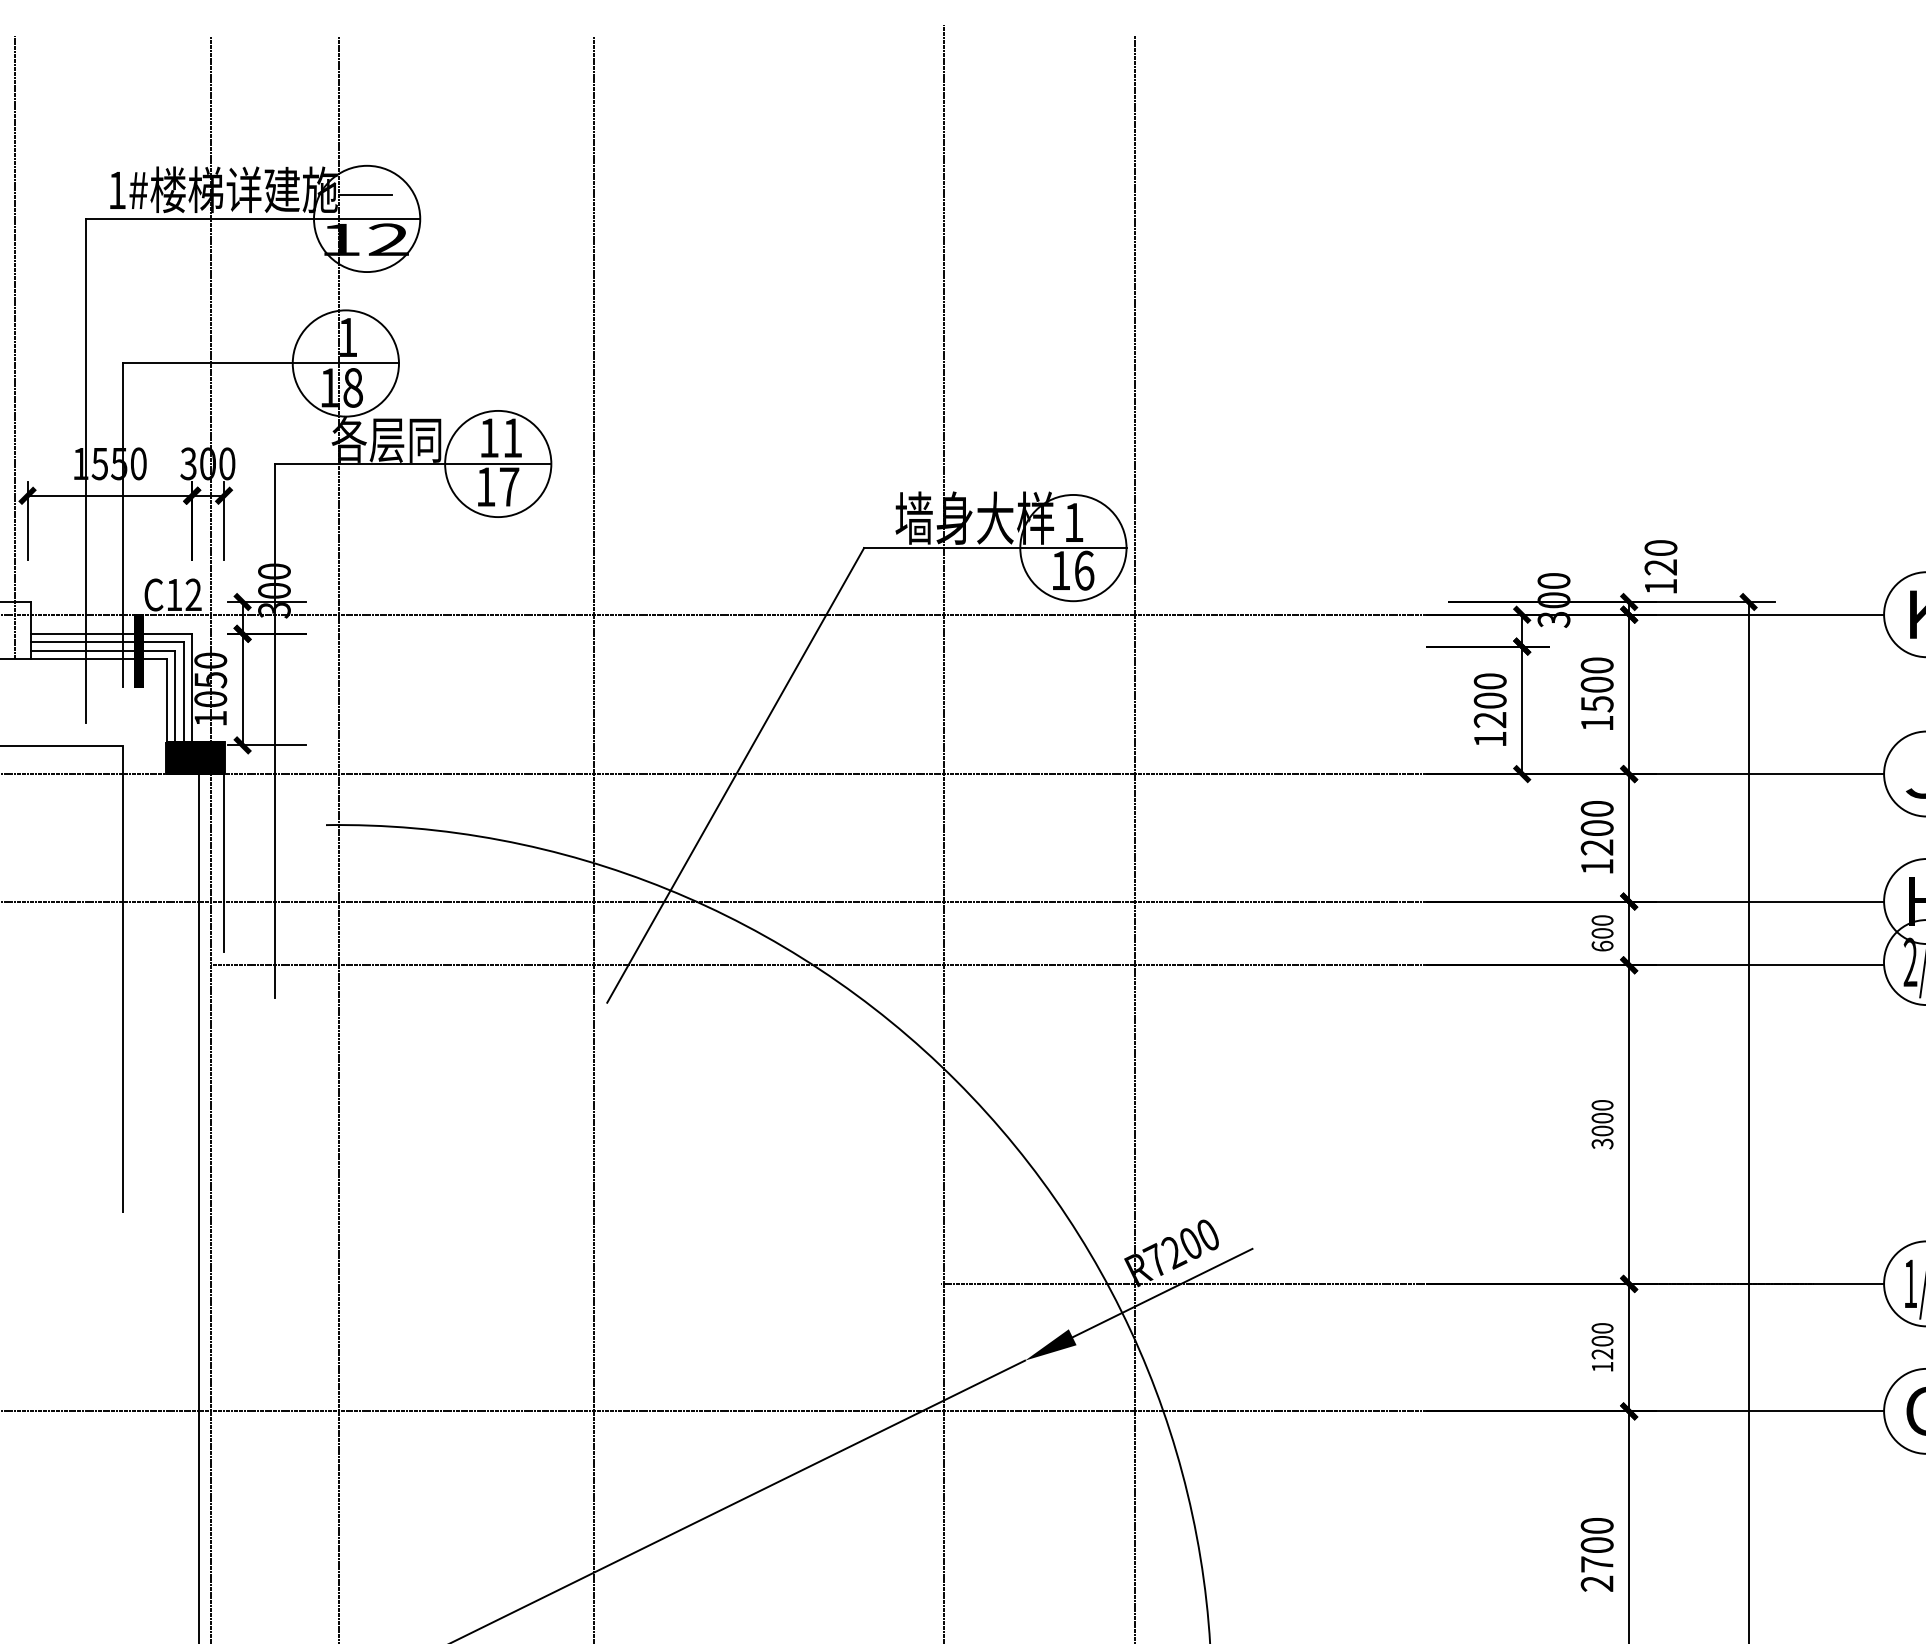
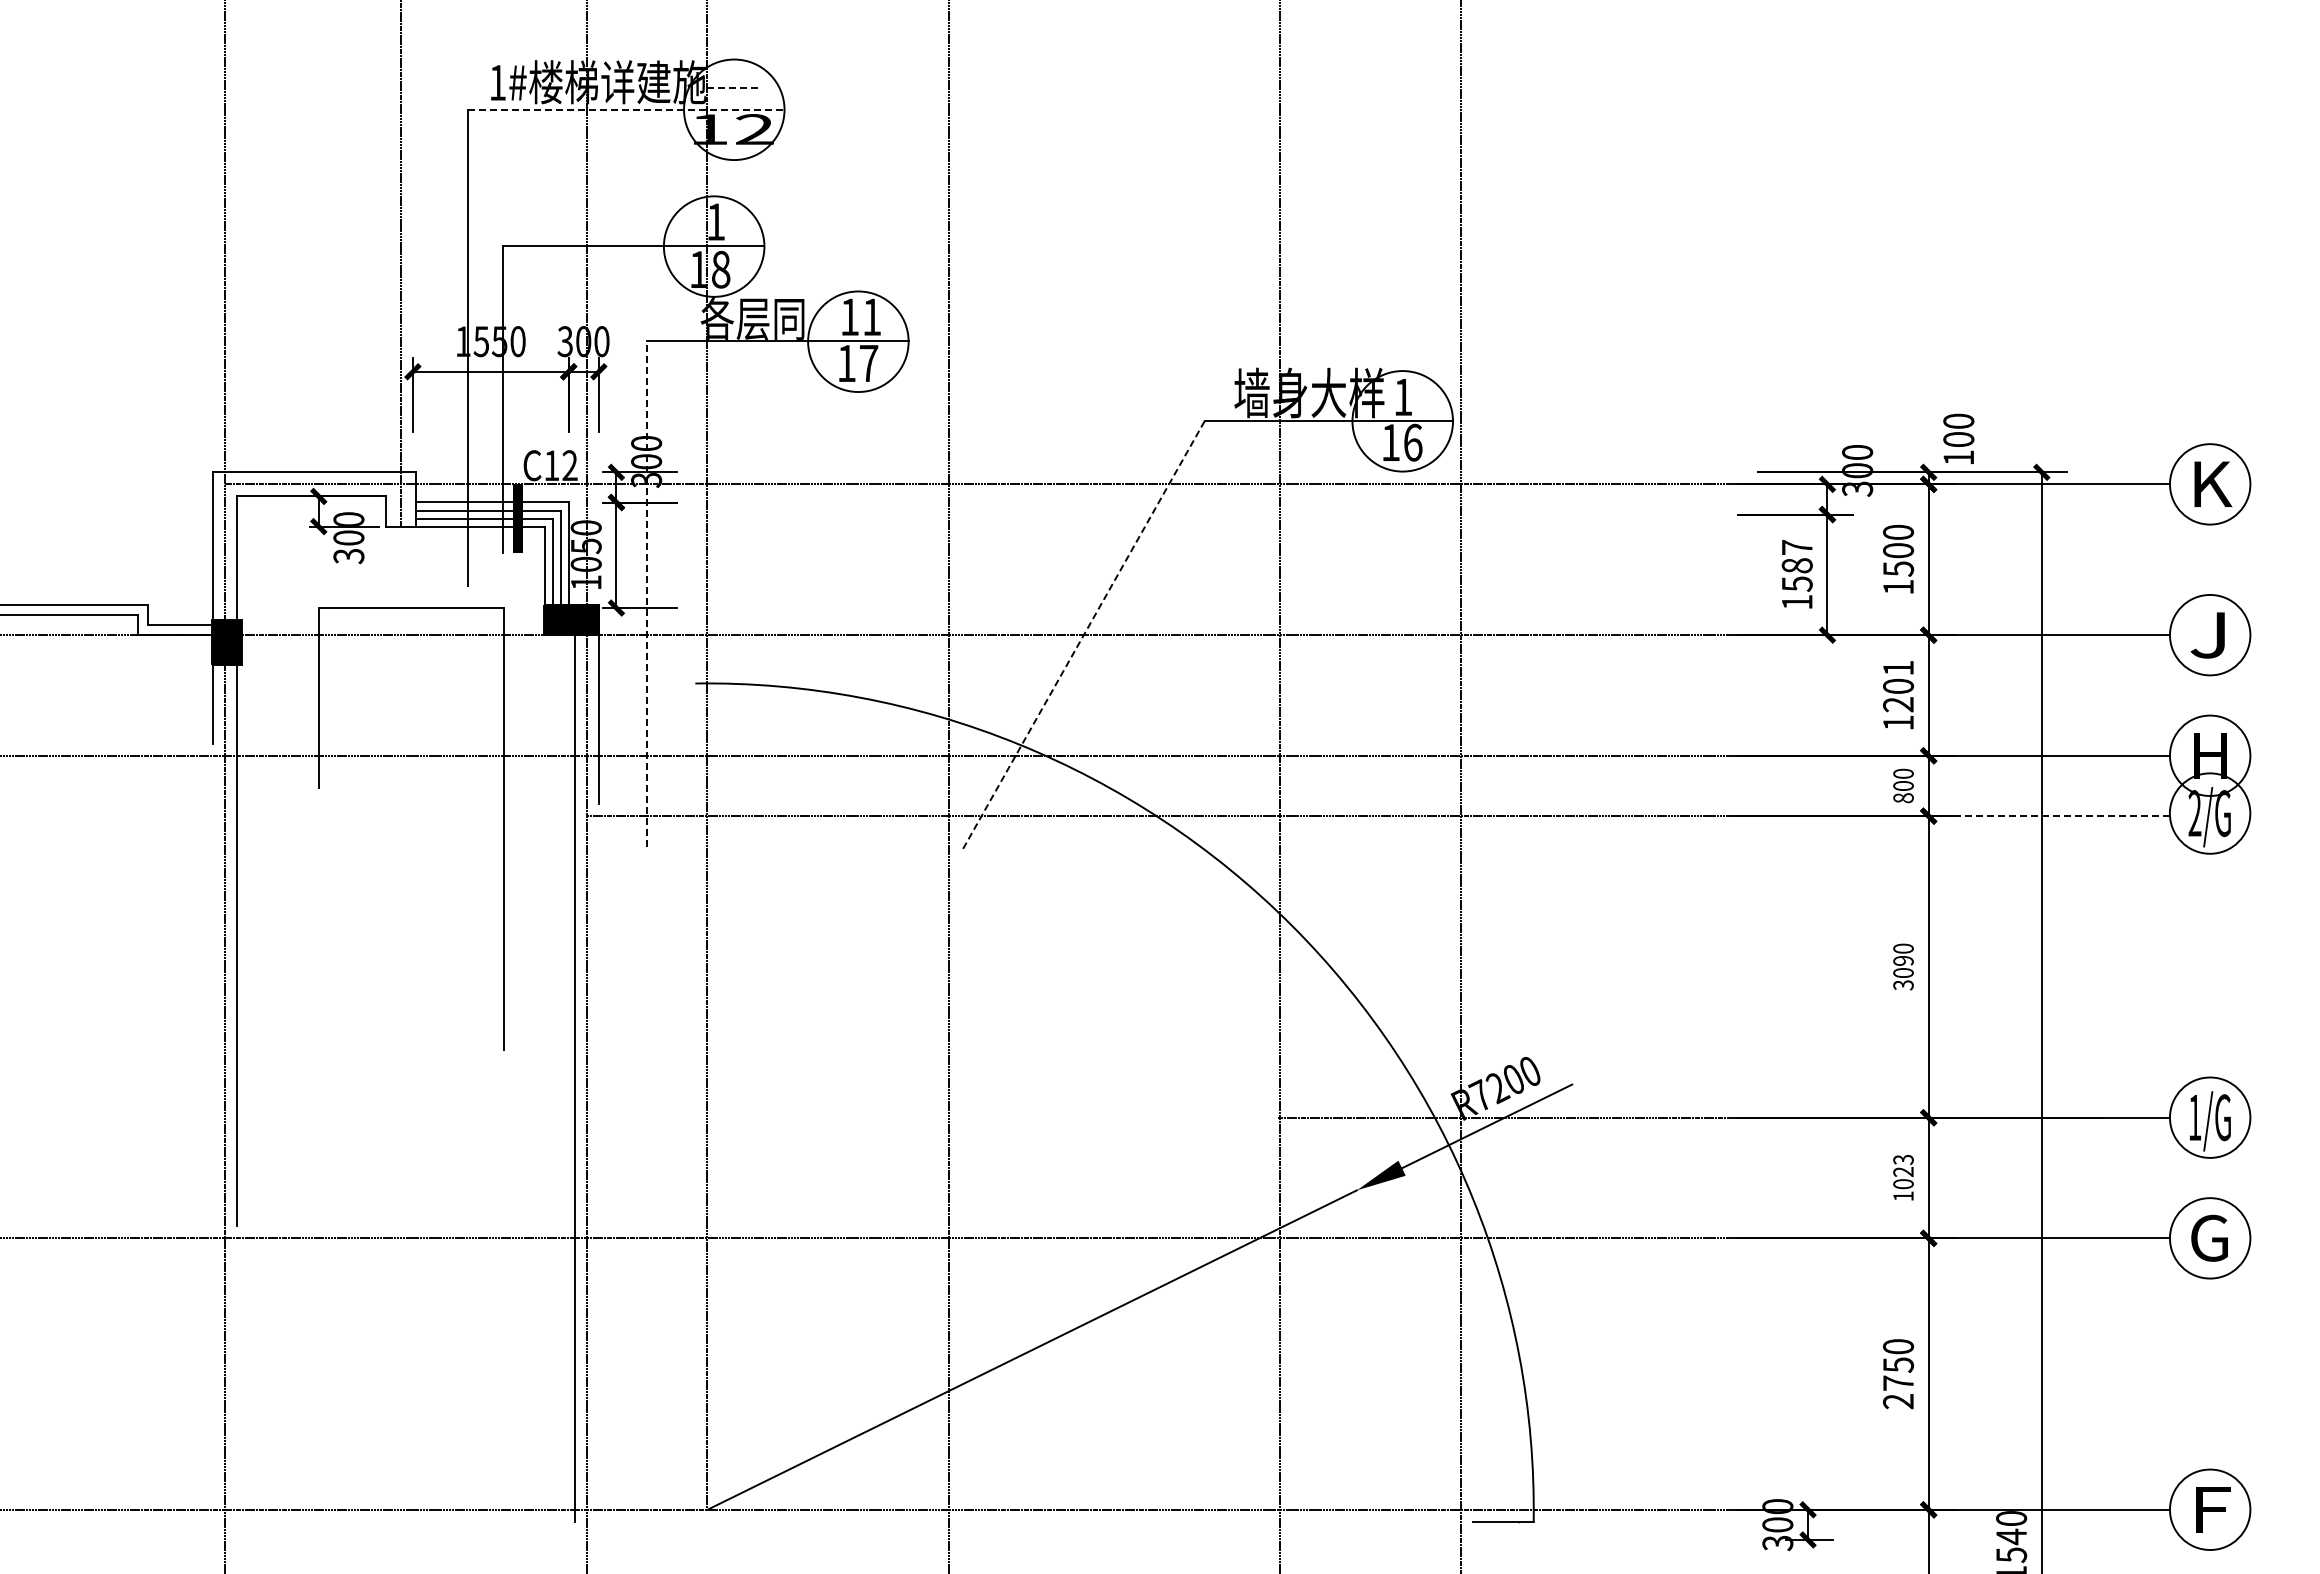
line: (365, 195) -> (732, 87), solid -> dashed
line: (253, 218) -> (626, 109), solid -> dashed
text: (1660, 567) -> (1958, 439), 120 -> 100
text: (1489, 700) -> (1796, 565), 1200 -> 1587
line: (275, 731) -> (647, 594), solid -> dashed
line: (735, 775) -> (1082, 636), solid -> dashed
text: (1597, 808) -> (1898, 667), 1200 -> 1201
text: (1602, 946) -> (1903, 798), 600 -> 800
line: (1769, 965) -> (2061, 816), solid -> dashed
text: (1602, 1117) -> (1903, 960), 3000 -> 3090
text: (1602, 1340) -> (1903, 1171), 1200 -> 1023
text: (1597, 1544) -> (1898, 1364), 2700 -> 2750

